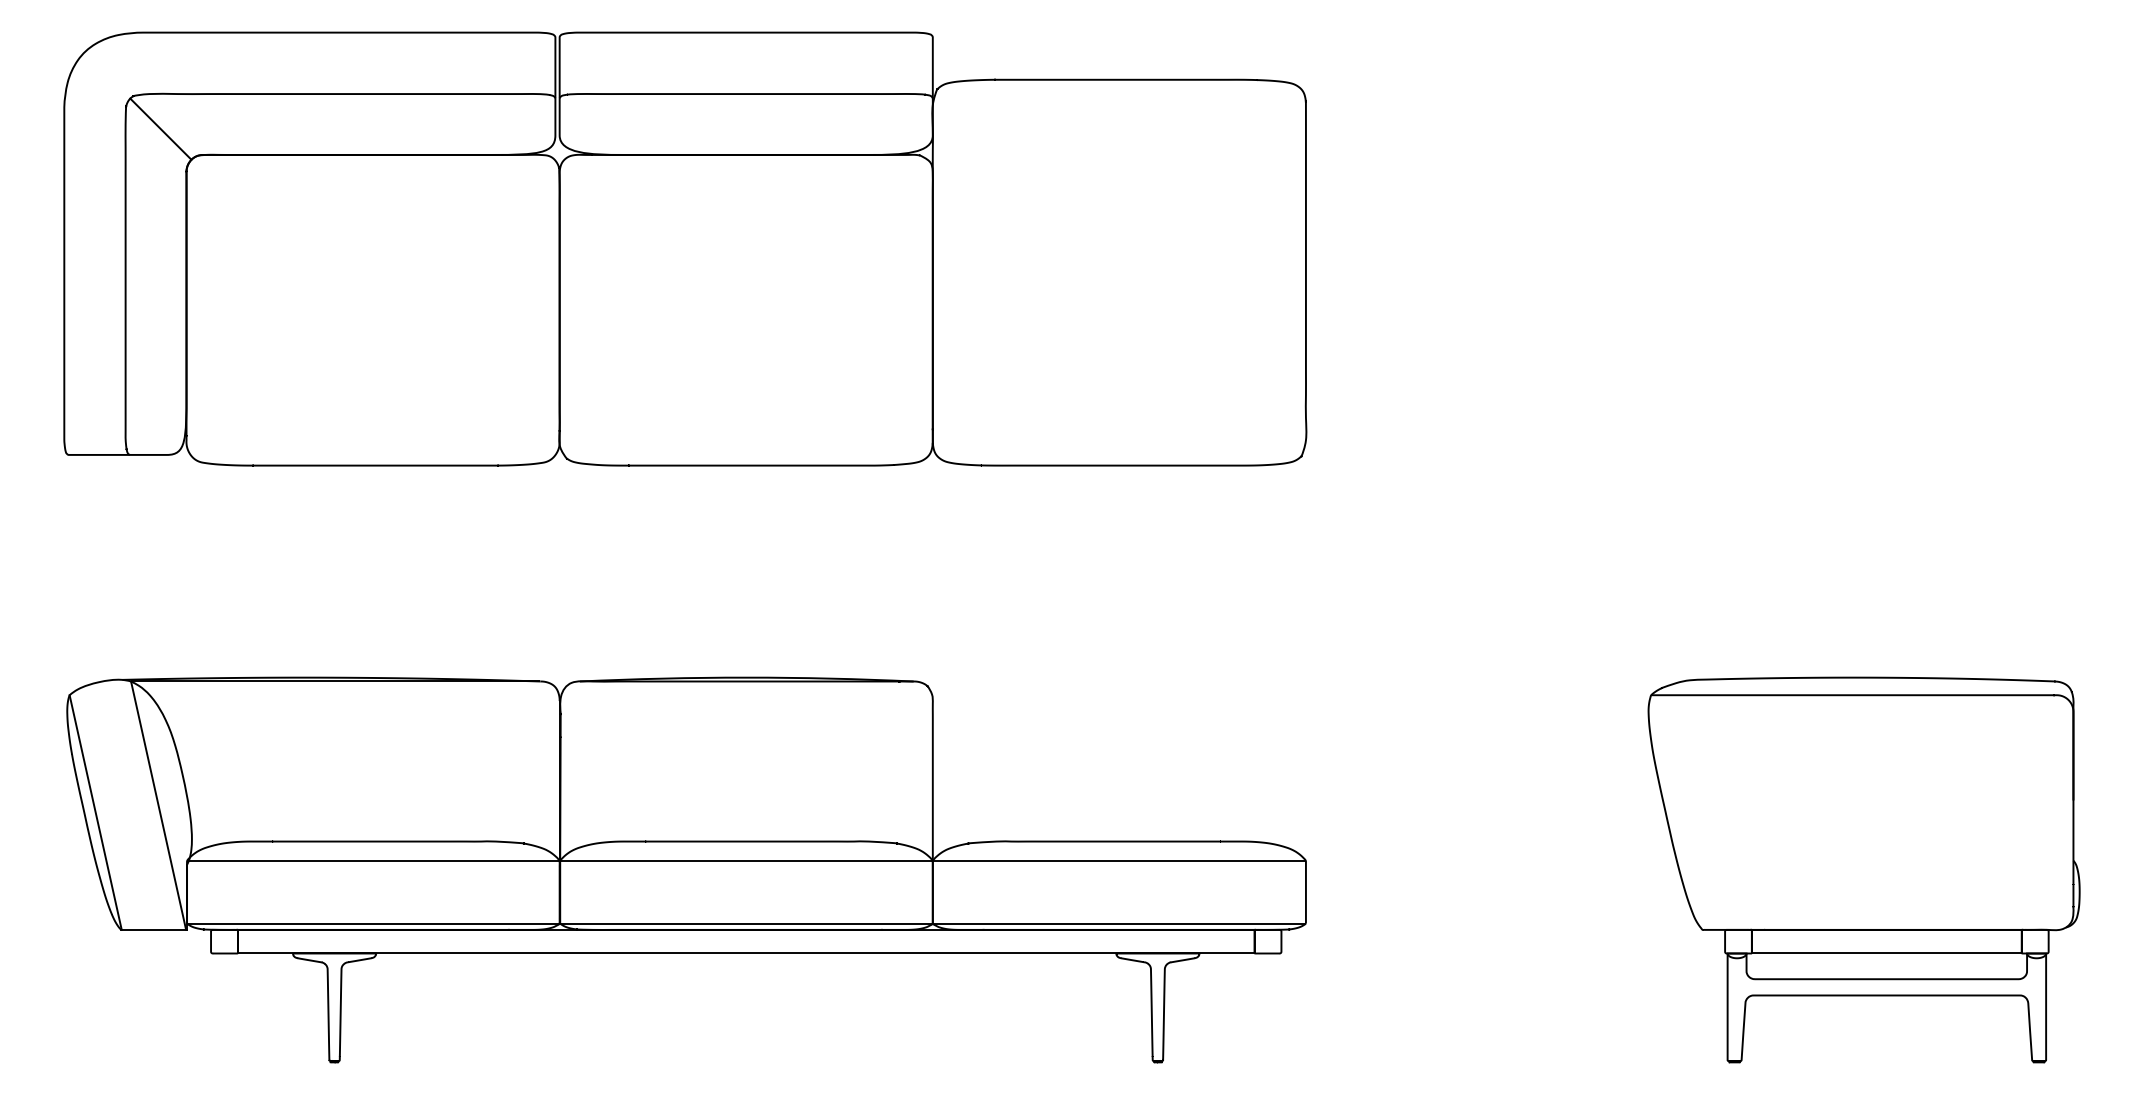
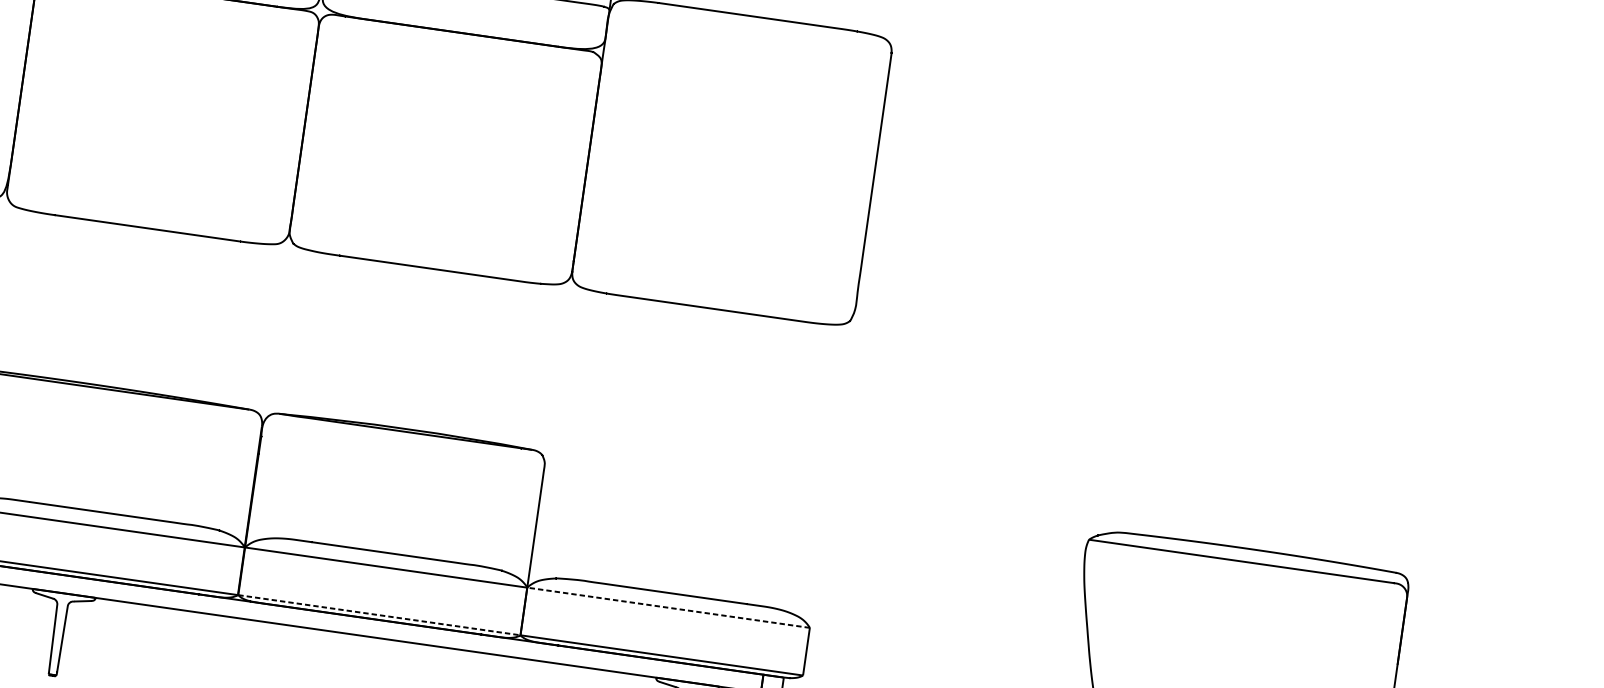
line: (1119, 860) -> (668, 607), solid -> dashed
line: (747, 923) -> (380, 615), solid -> dashed

